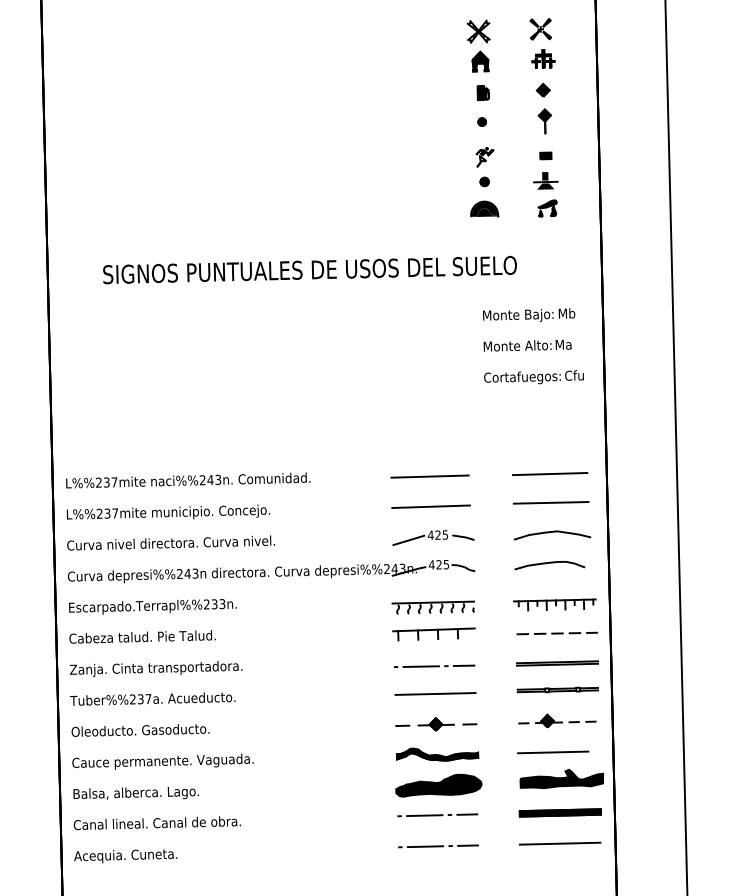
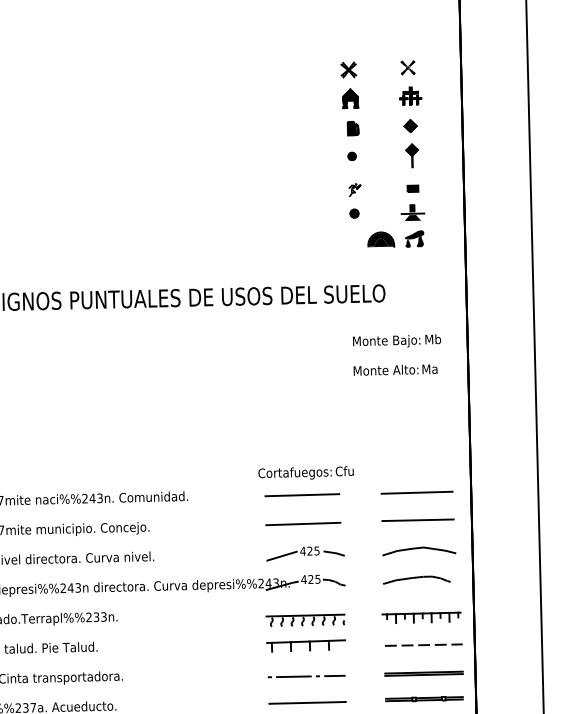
part: (540, 29) -> (407, 67), size x0.7
part: (478, 31) -> (348, 69), size x0.7
part: (484, 157) -> (354, 190), size x0.7
part: (484, 208) -> (381, 239), moved
text: (533, 377) -> (305, 473), moved

